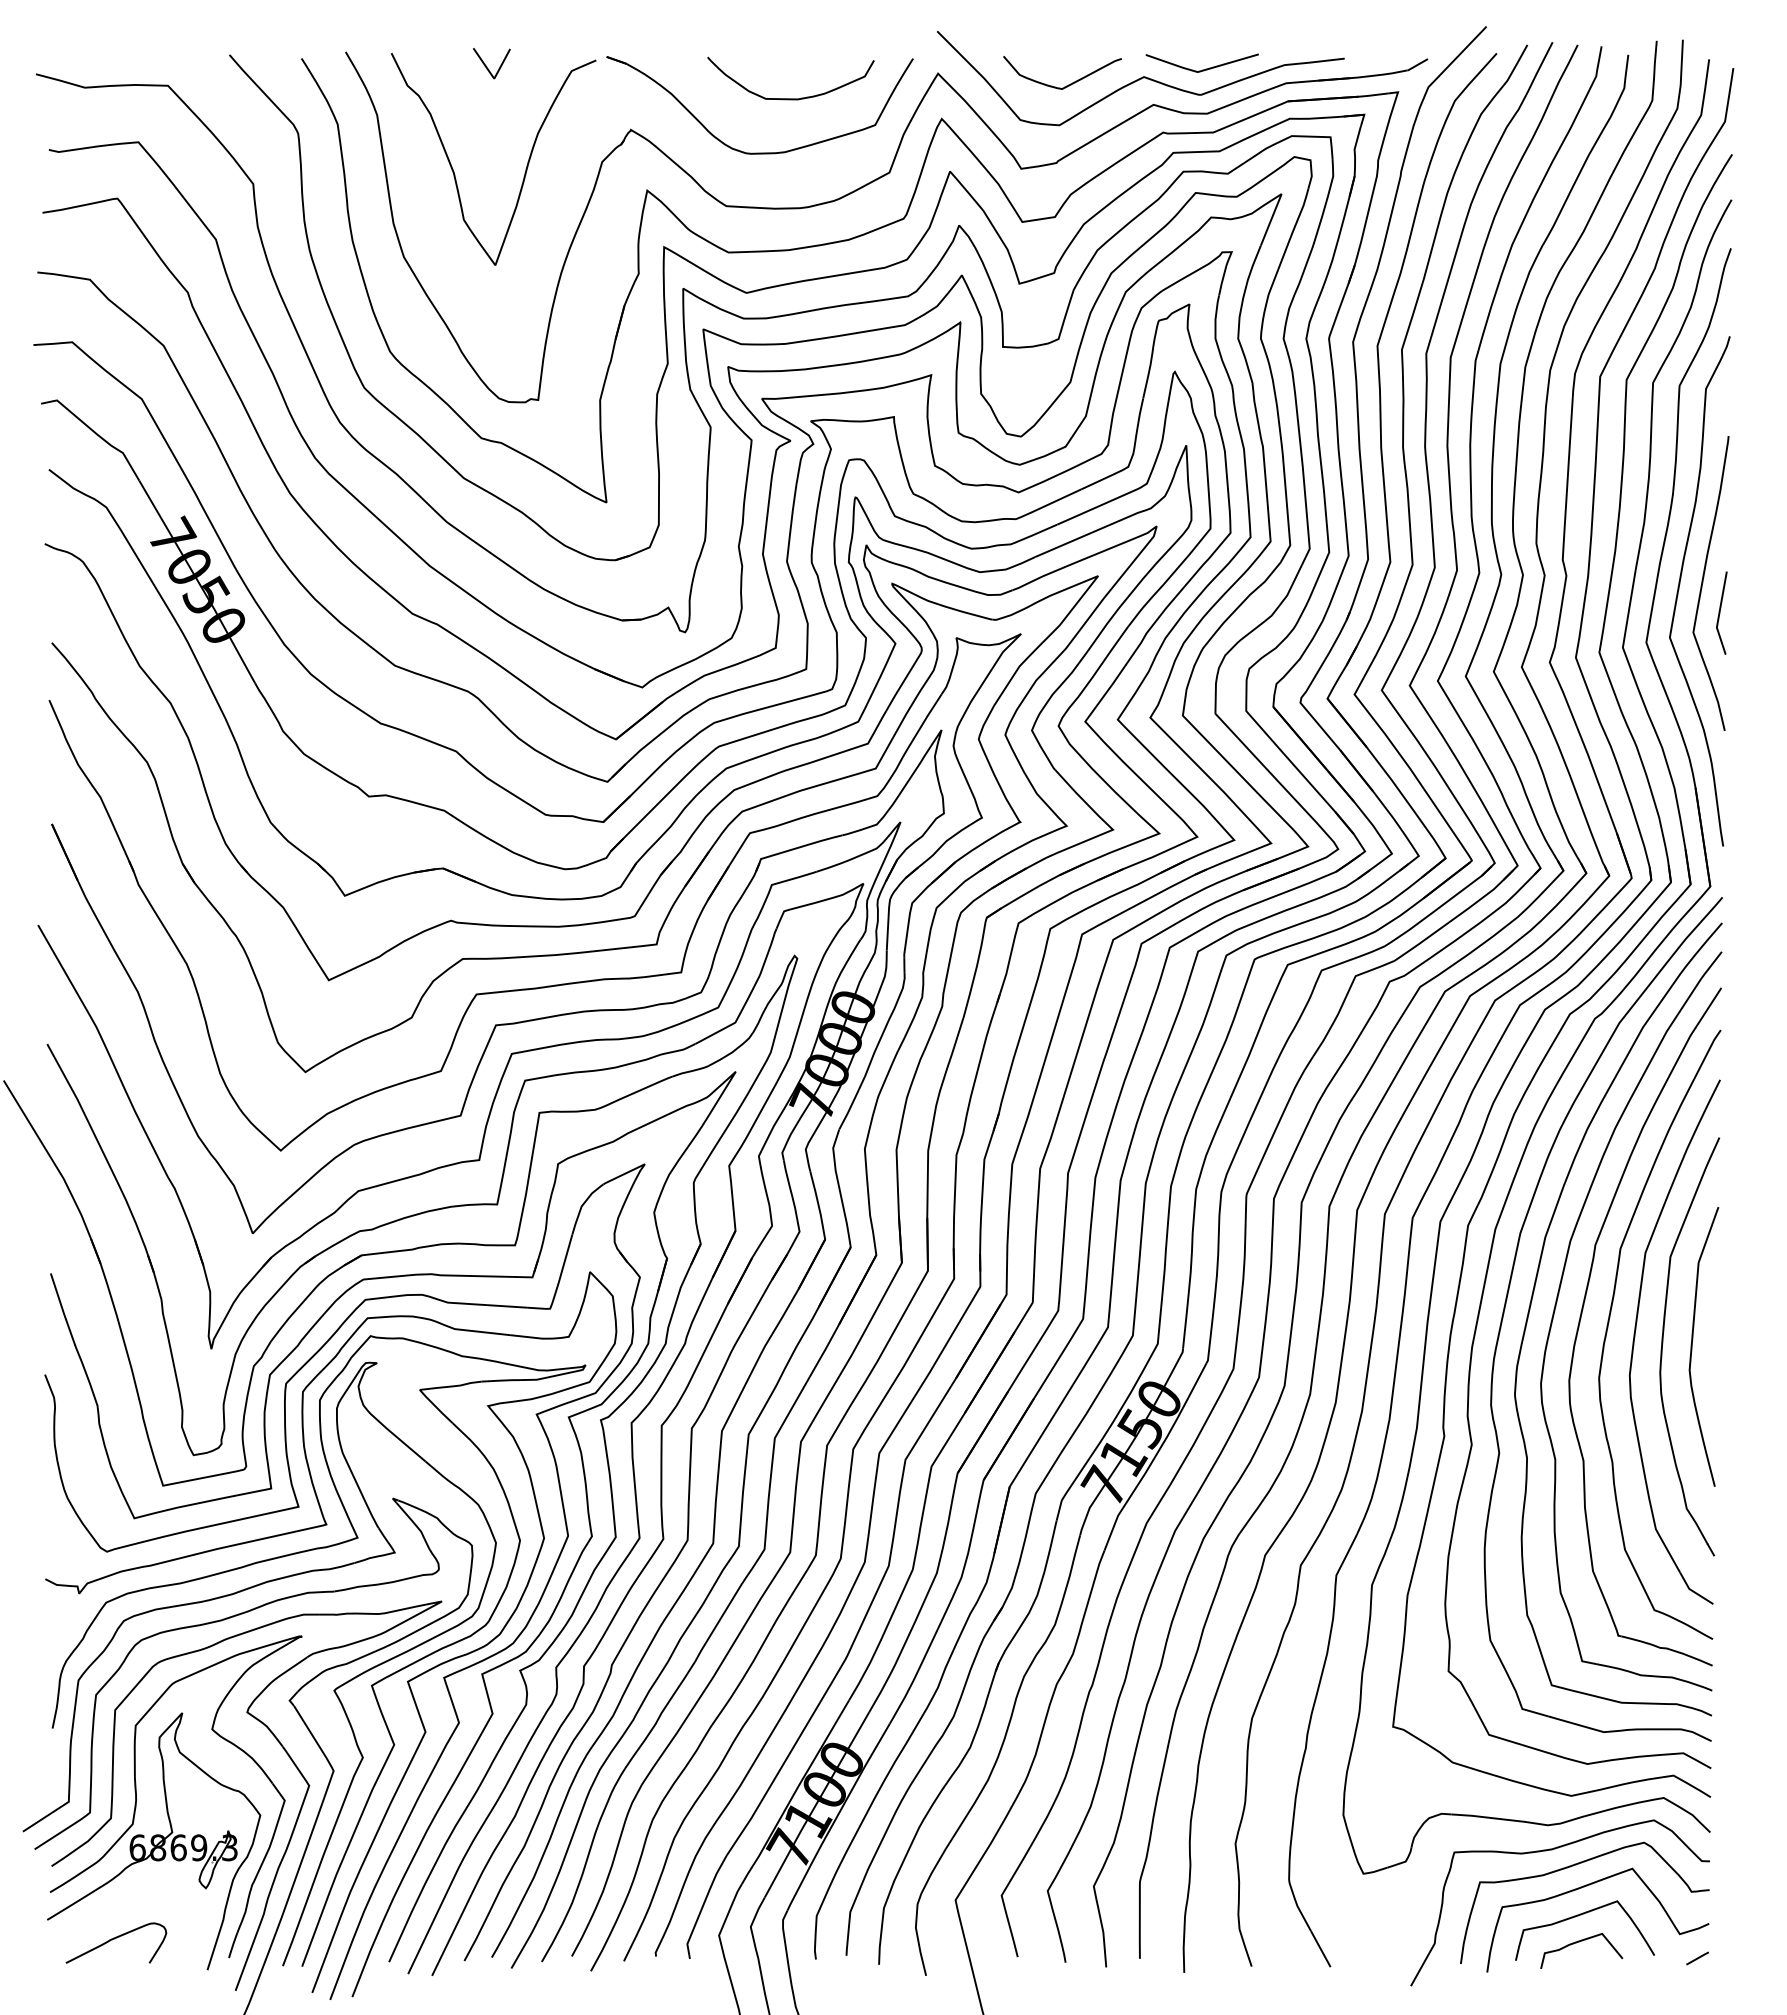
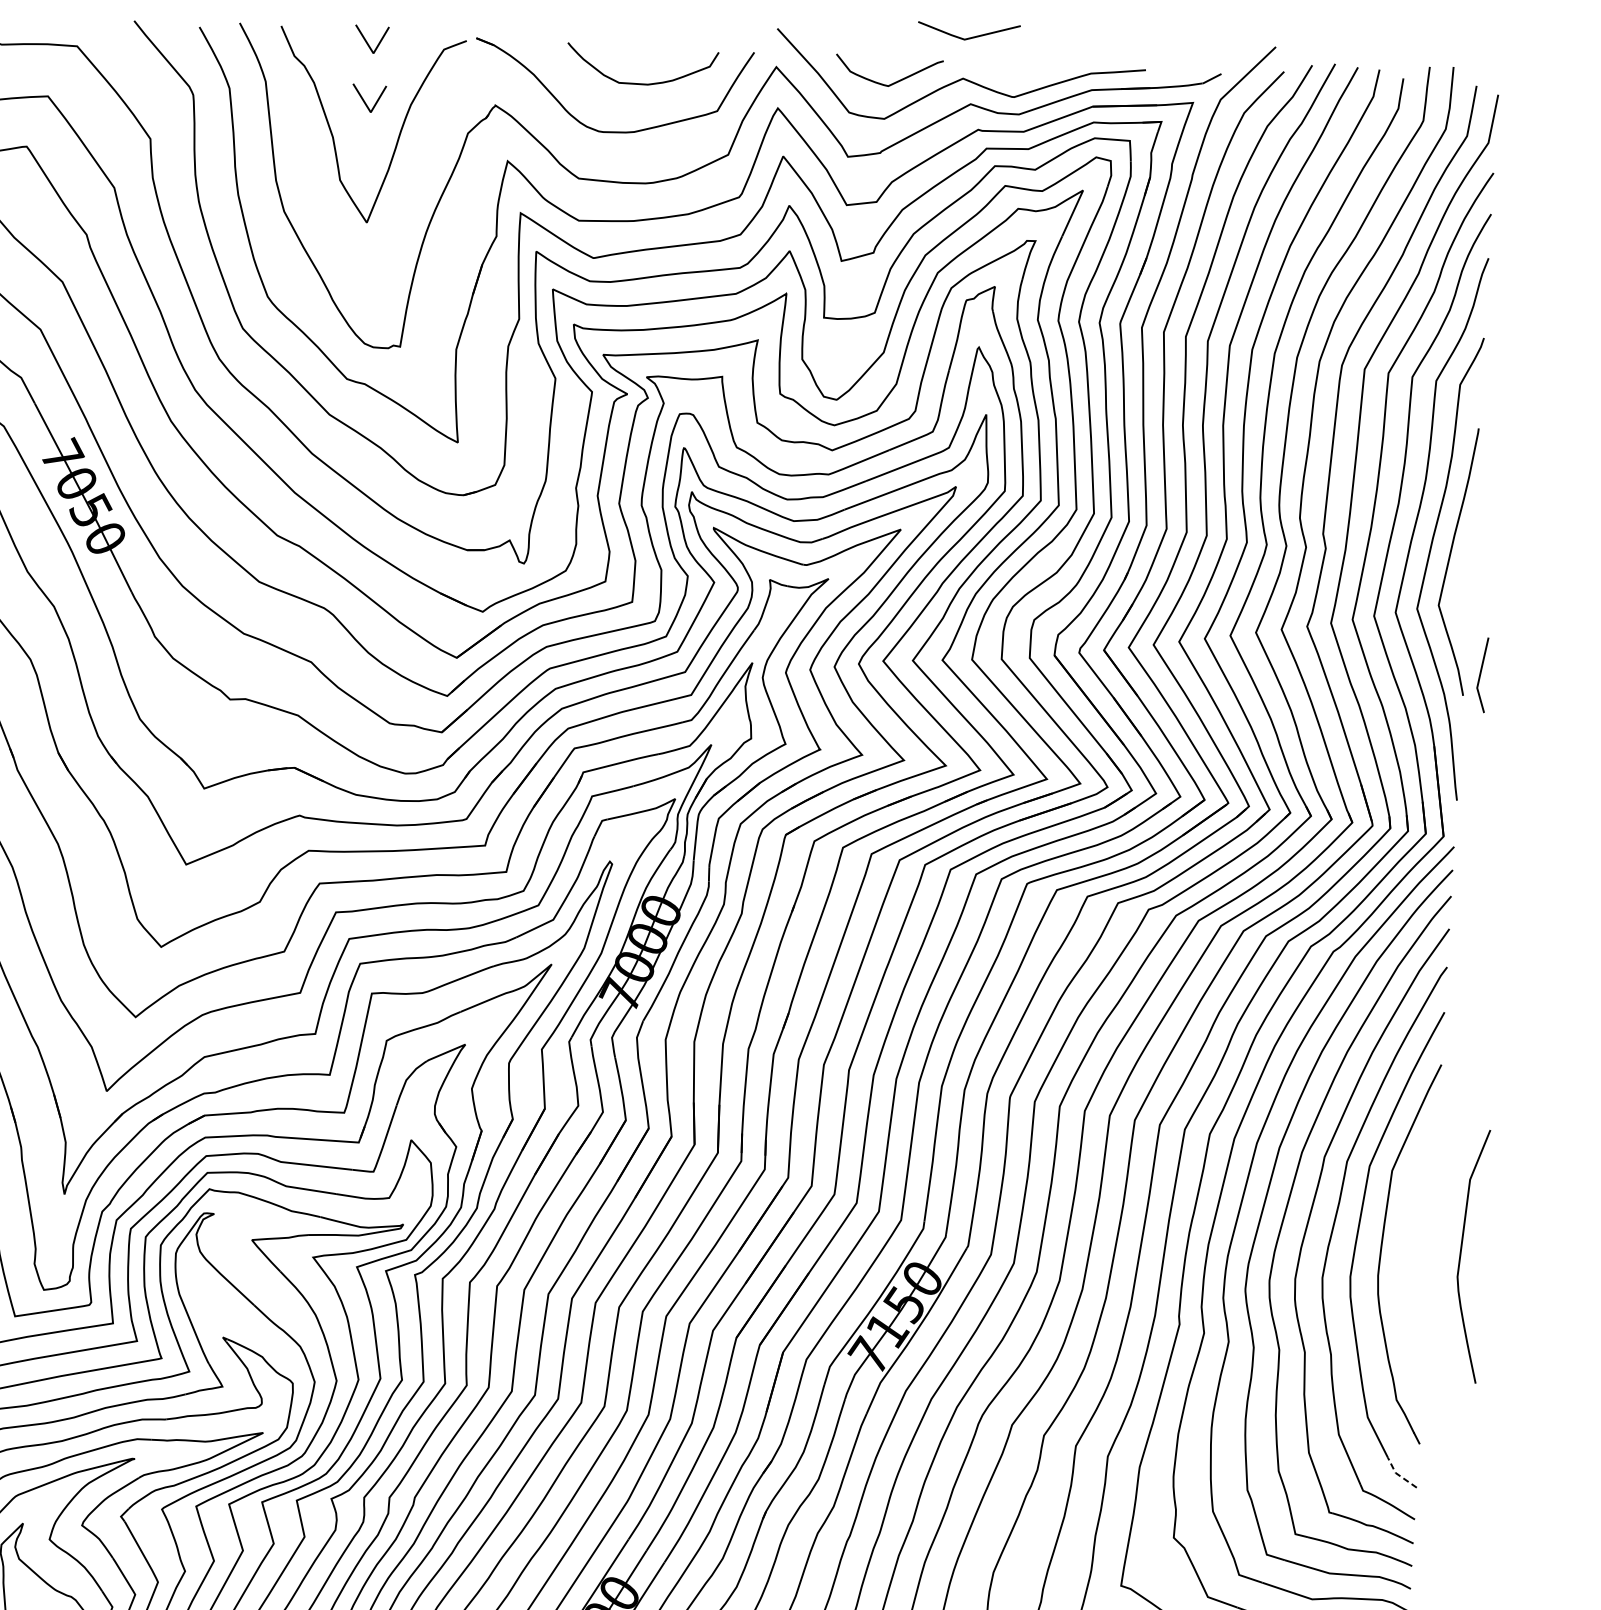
line: (1202, 69) -> (969, 37), moved
line: (486, 130) -> (364, 100), added
curve: (1720, 612) -> (1481, 674), moved
curve: (1692, 1346) -> (1461, 1255), moved
line: (1692, 1591) -> (1398, 1475), solid -> dashed

